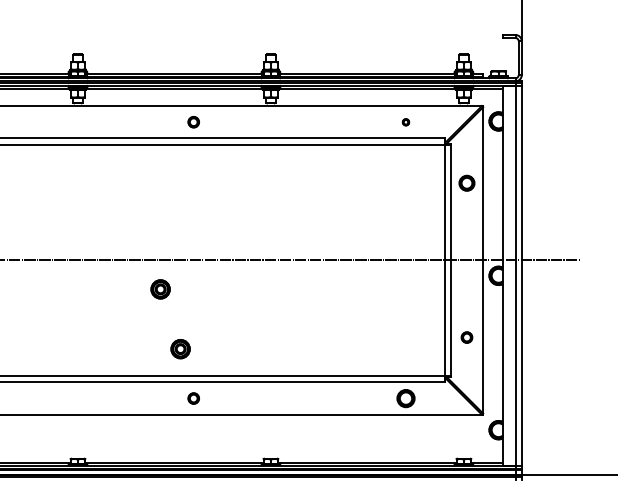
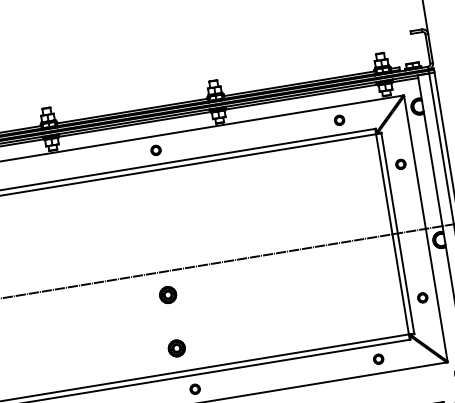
part: (405, 122) -> (339, 120), size x1.67
part: (466, 182) -> (400, 163), size x0.71
part: (160, 289) -> (168, 295), moved
part: (405, 398) -> (378, 359), size x0.62

